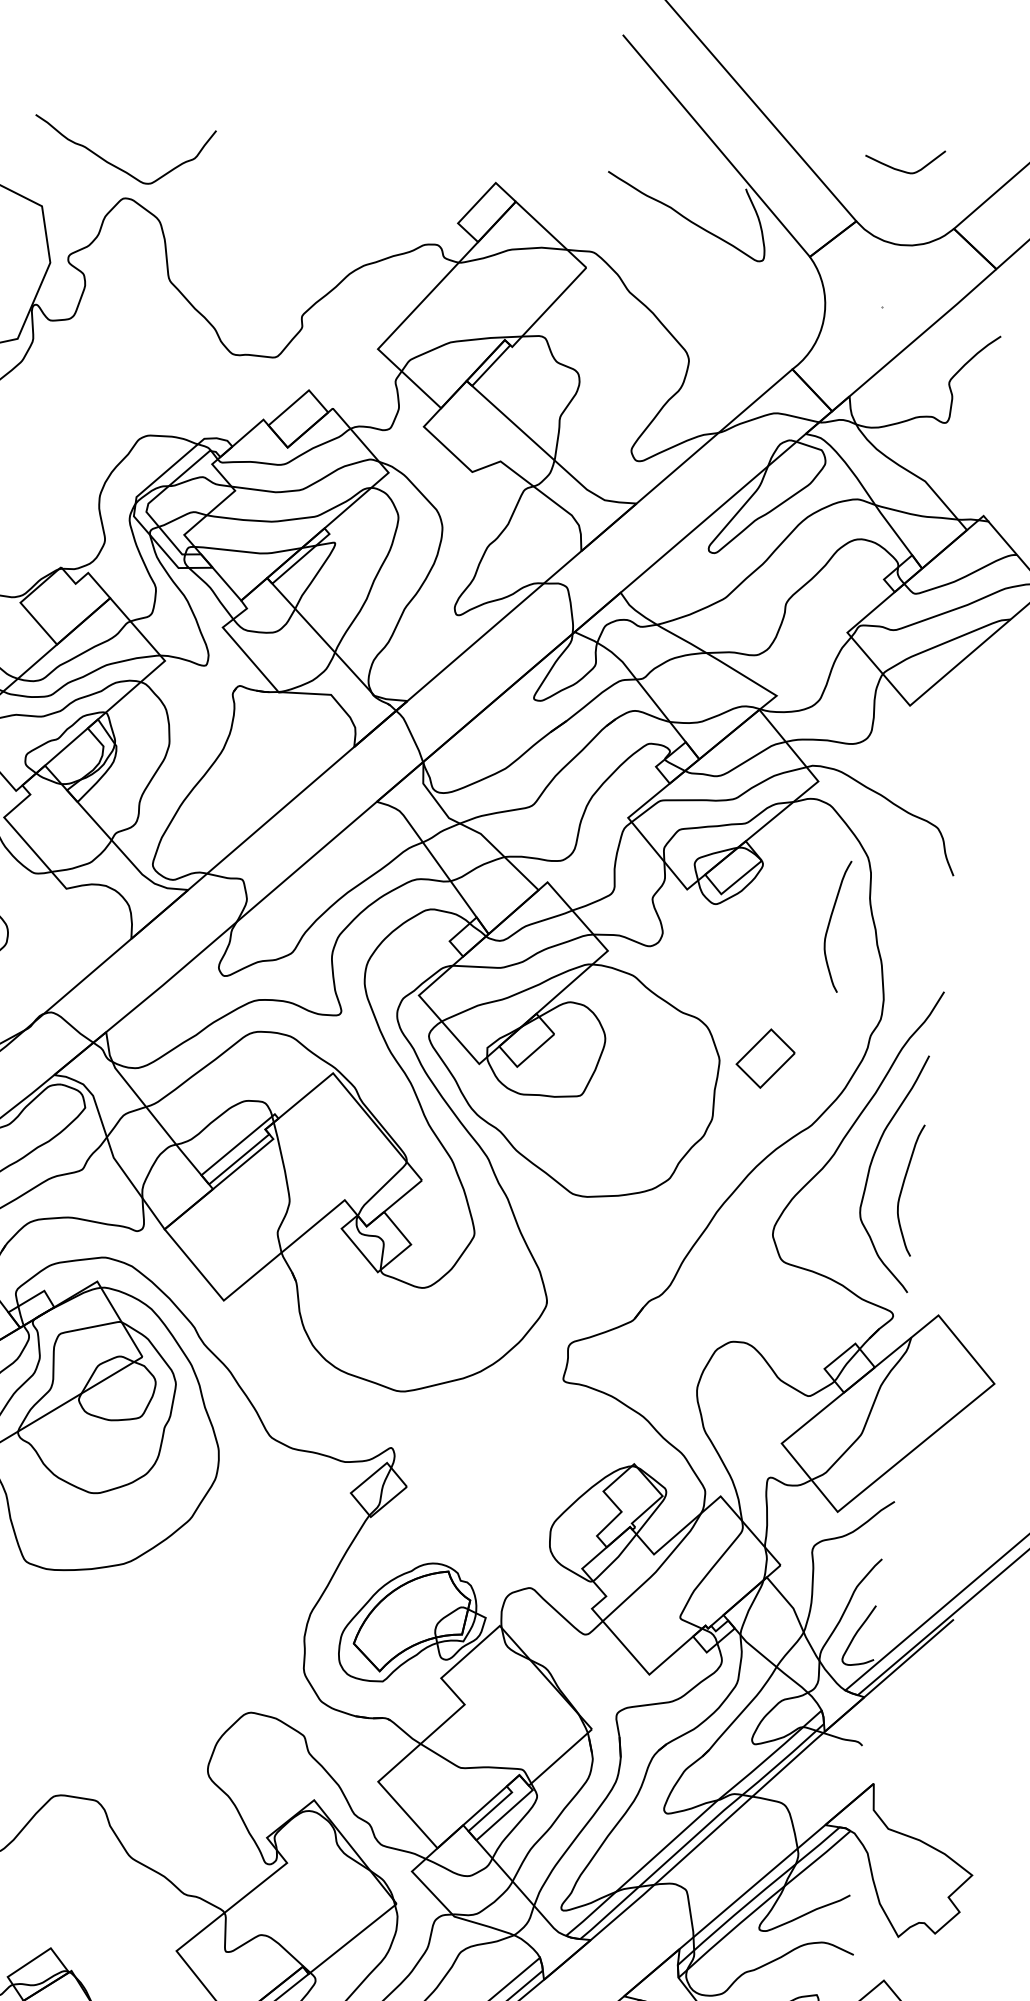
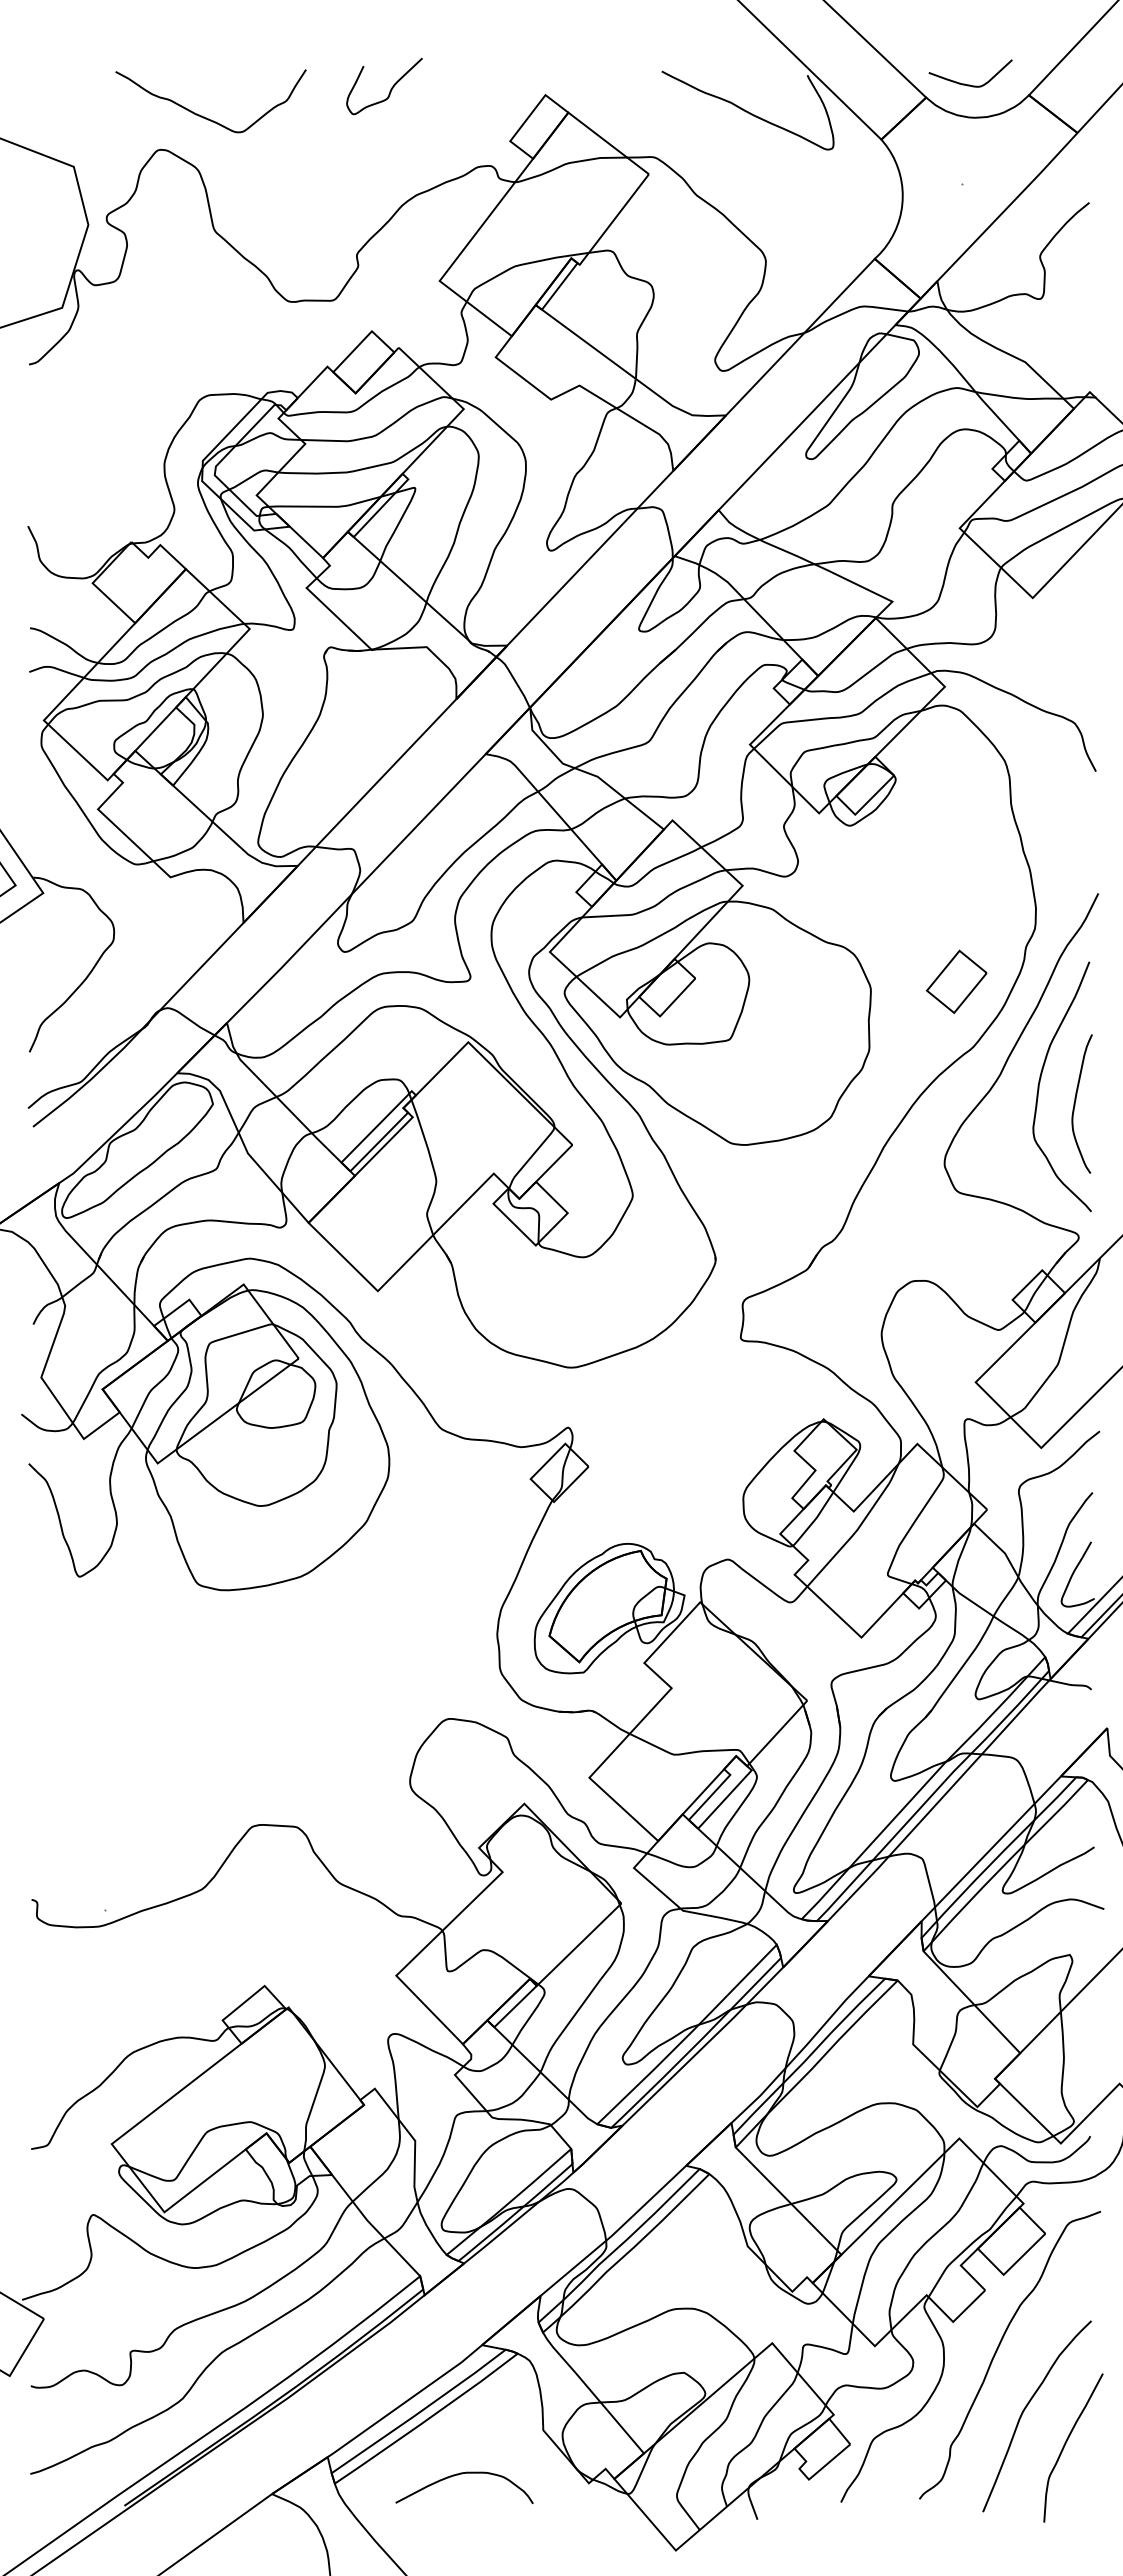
curve: (349, 162) -> (390, 89), added
curve: (115, 165) -> (204, 116), moved
curve: (903, 170) -> (970, 84), moved
curve: (830, 922) -> (972, 832), removed
part: (765, 1058) -> (956, 981), moved

